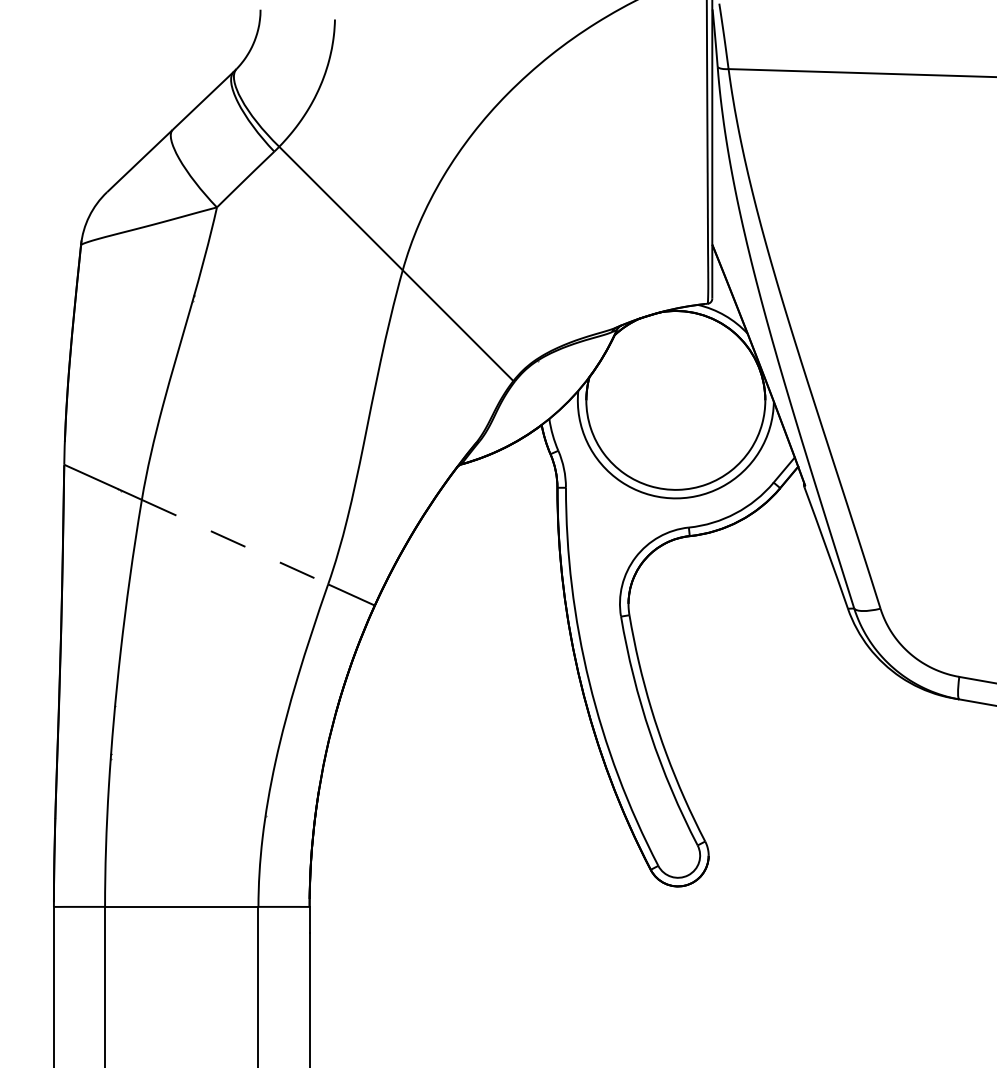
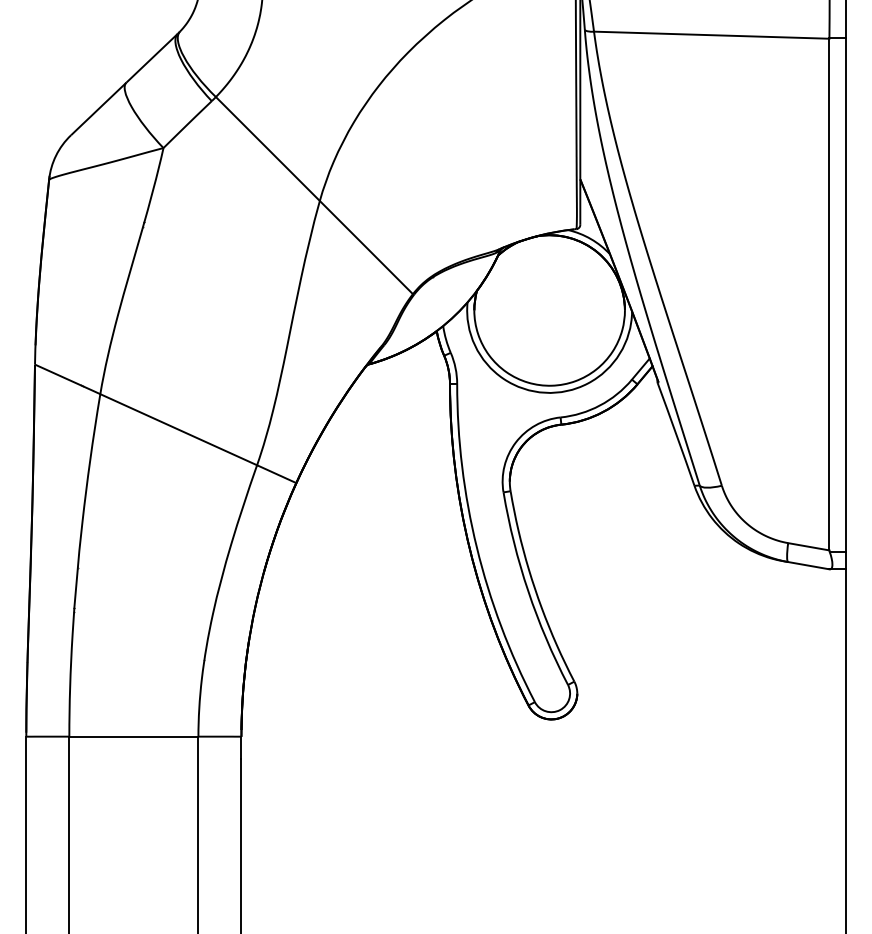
line: (235, 541) -> (179, 429), dashed -> solid

